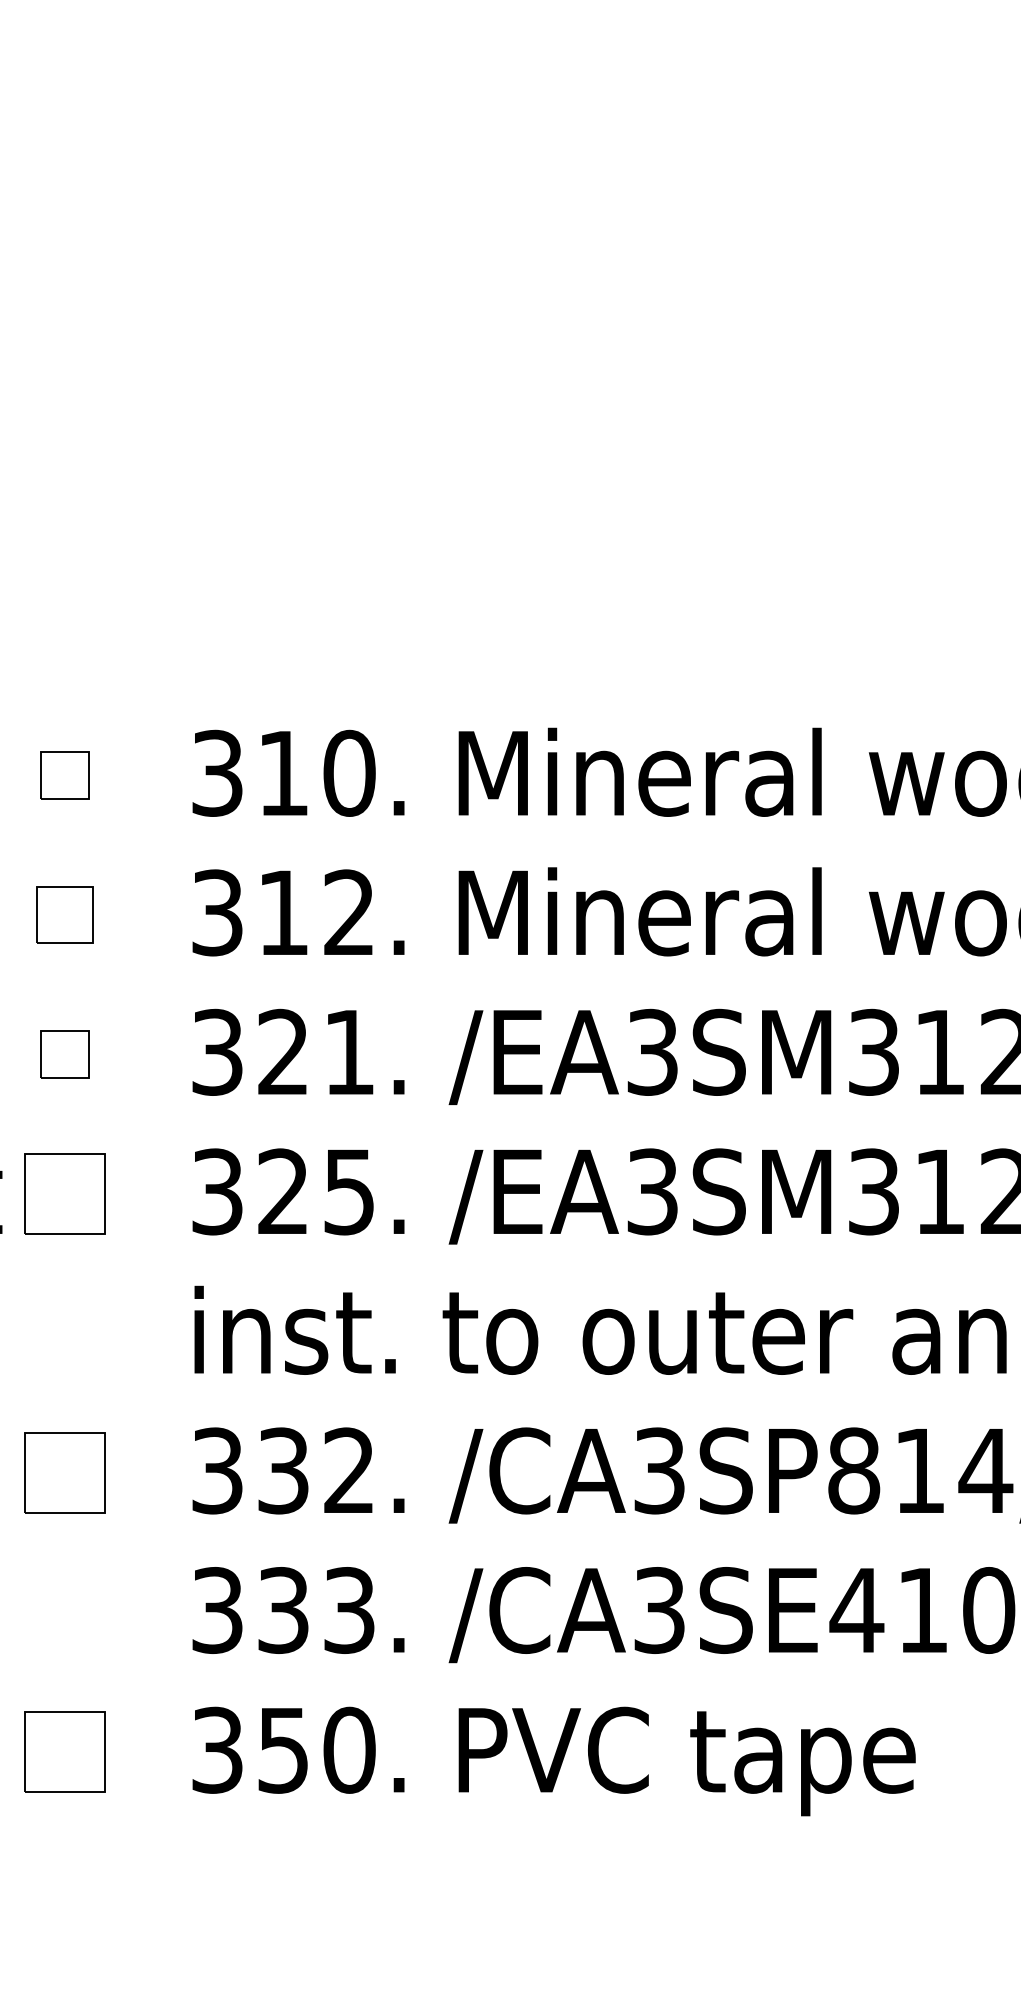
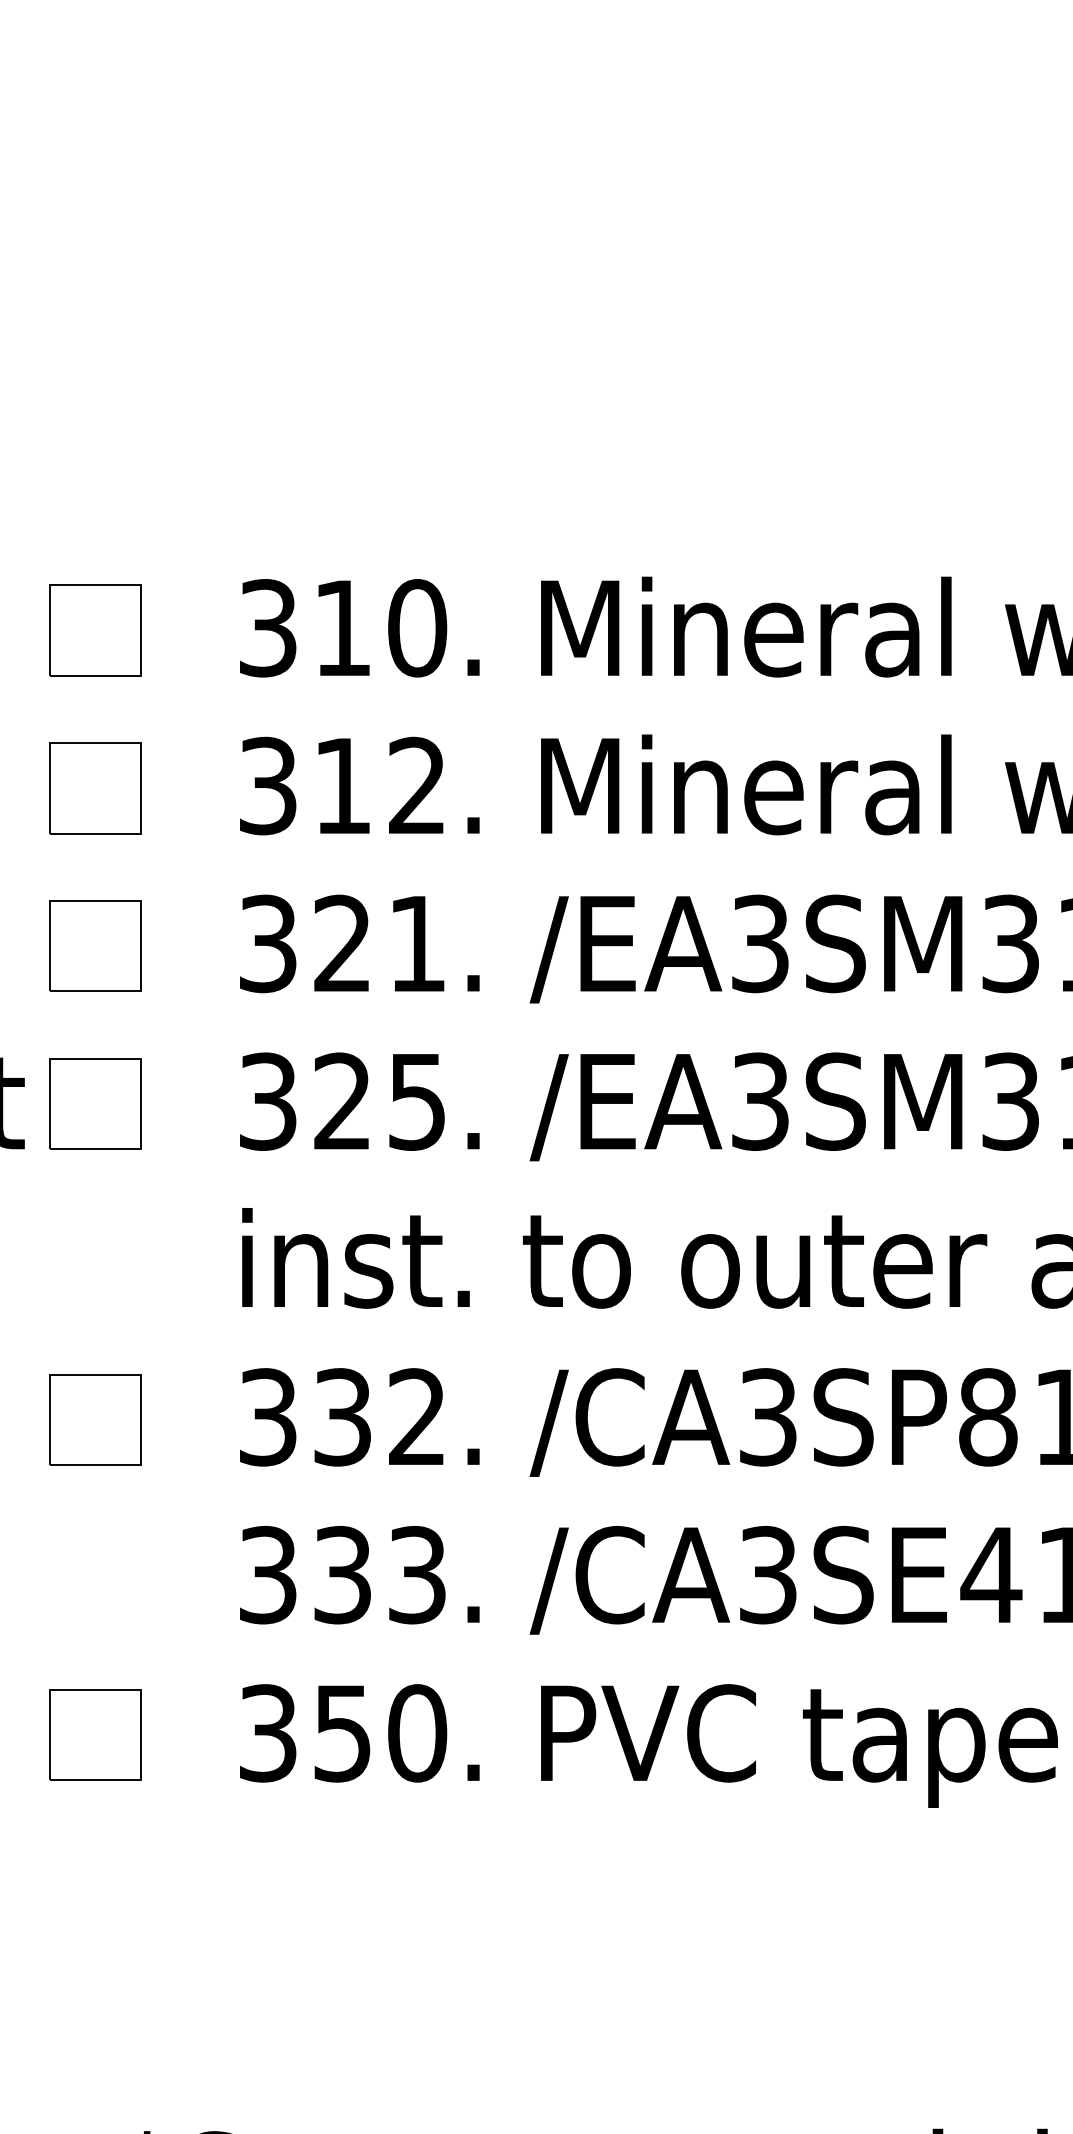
part: (64, 775) -> (95, 630), size x1.67
part: (64, 914) -> (95, 787), size x1.43
part: (64, 1054) -> (95, 946), size x1.67

